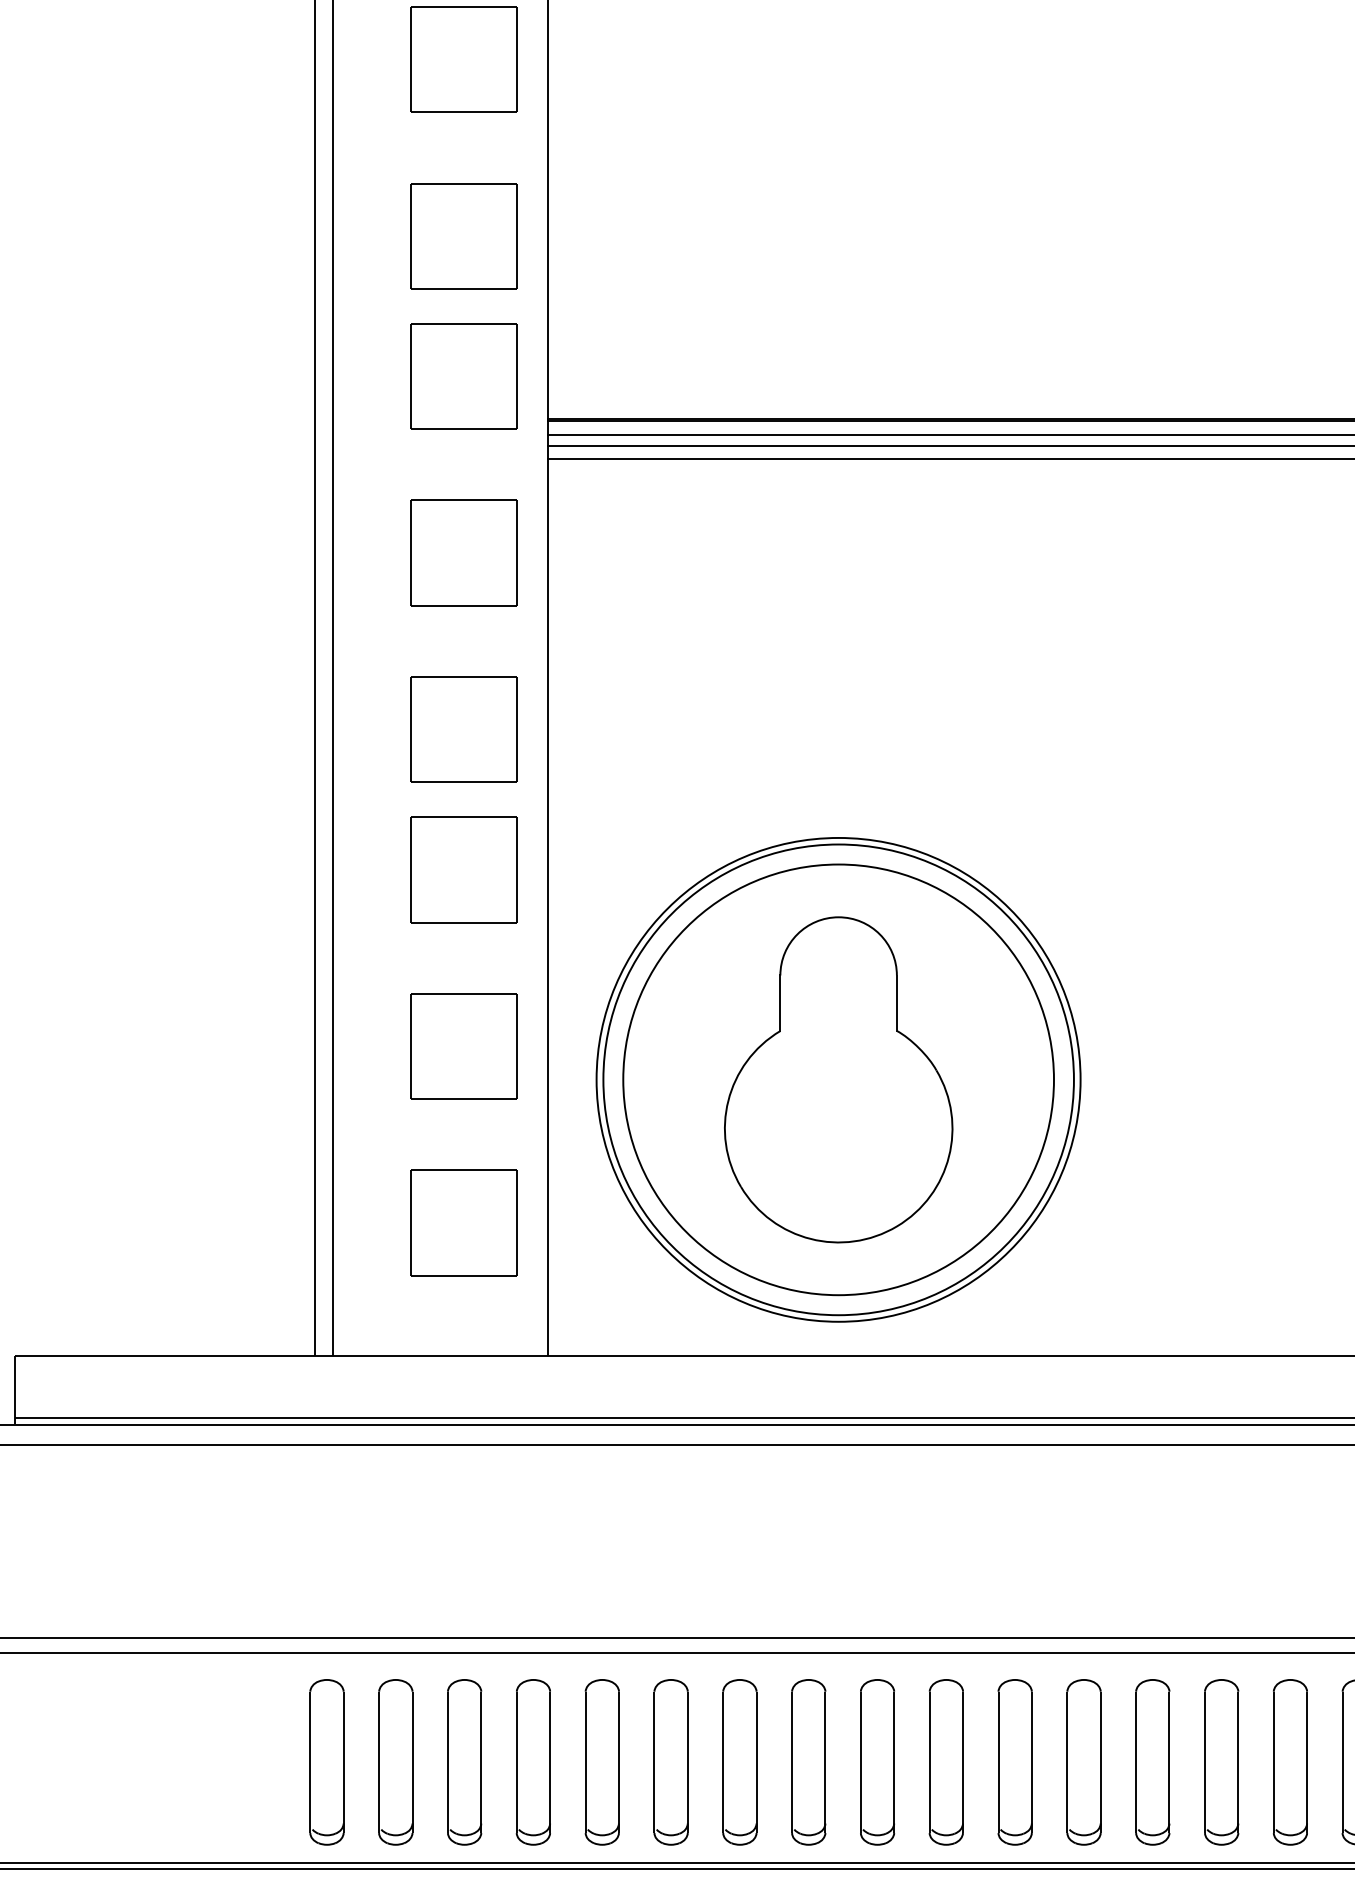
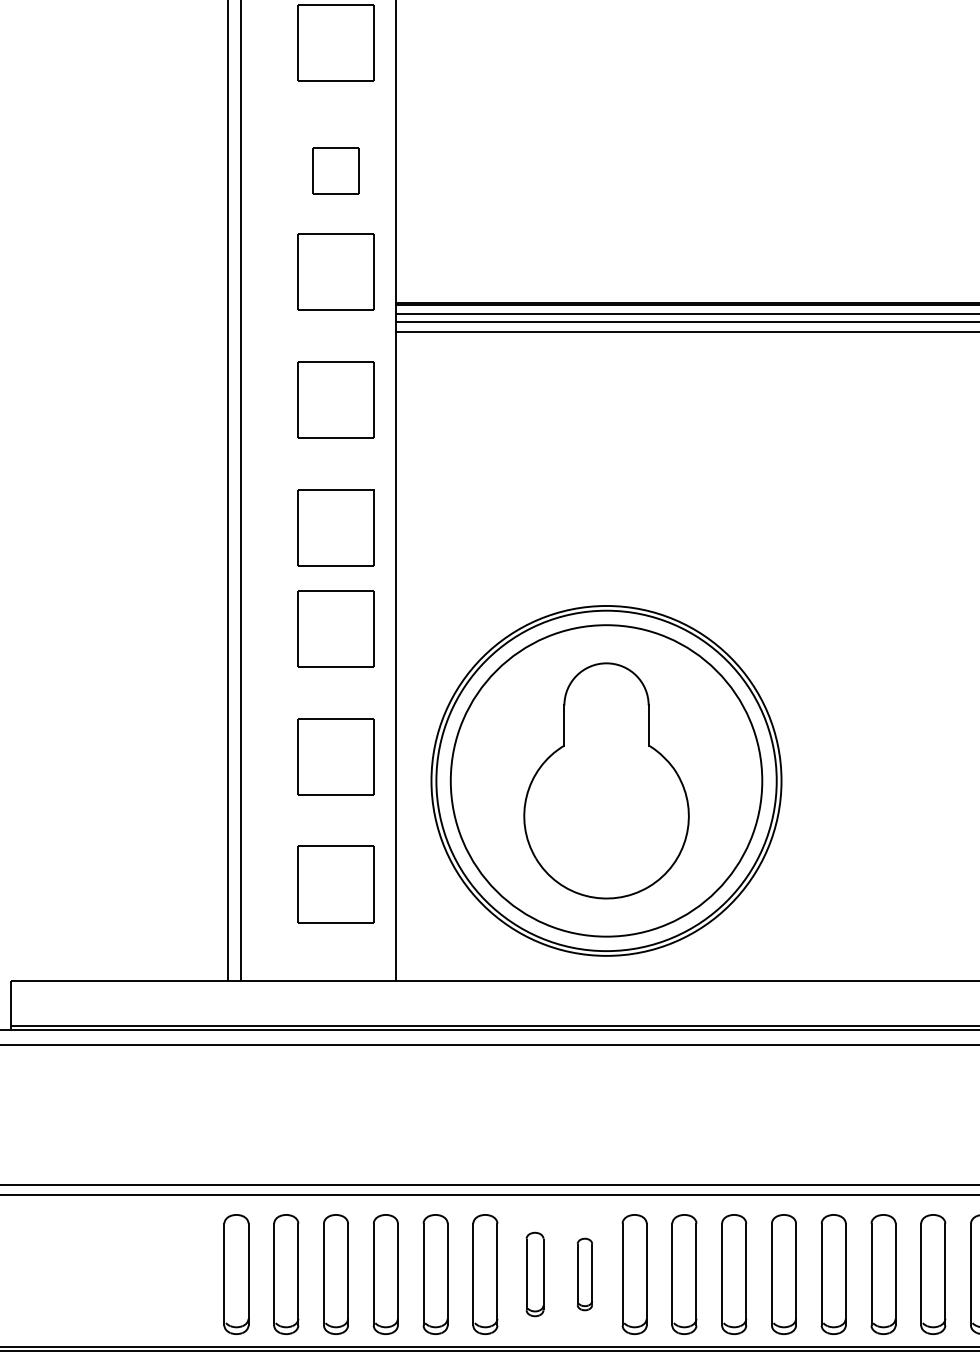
part: (463, 235) -> (335, 170), size x0.6
part: (739, 1762) -> (534, 1274), size x0.7
part: (808, 1762) -> (584, 1274), size x0.6

